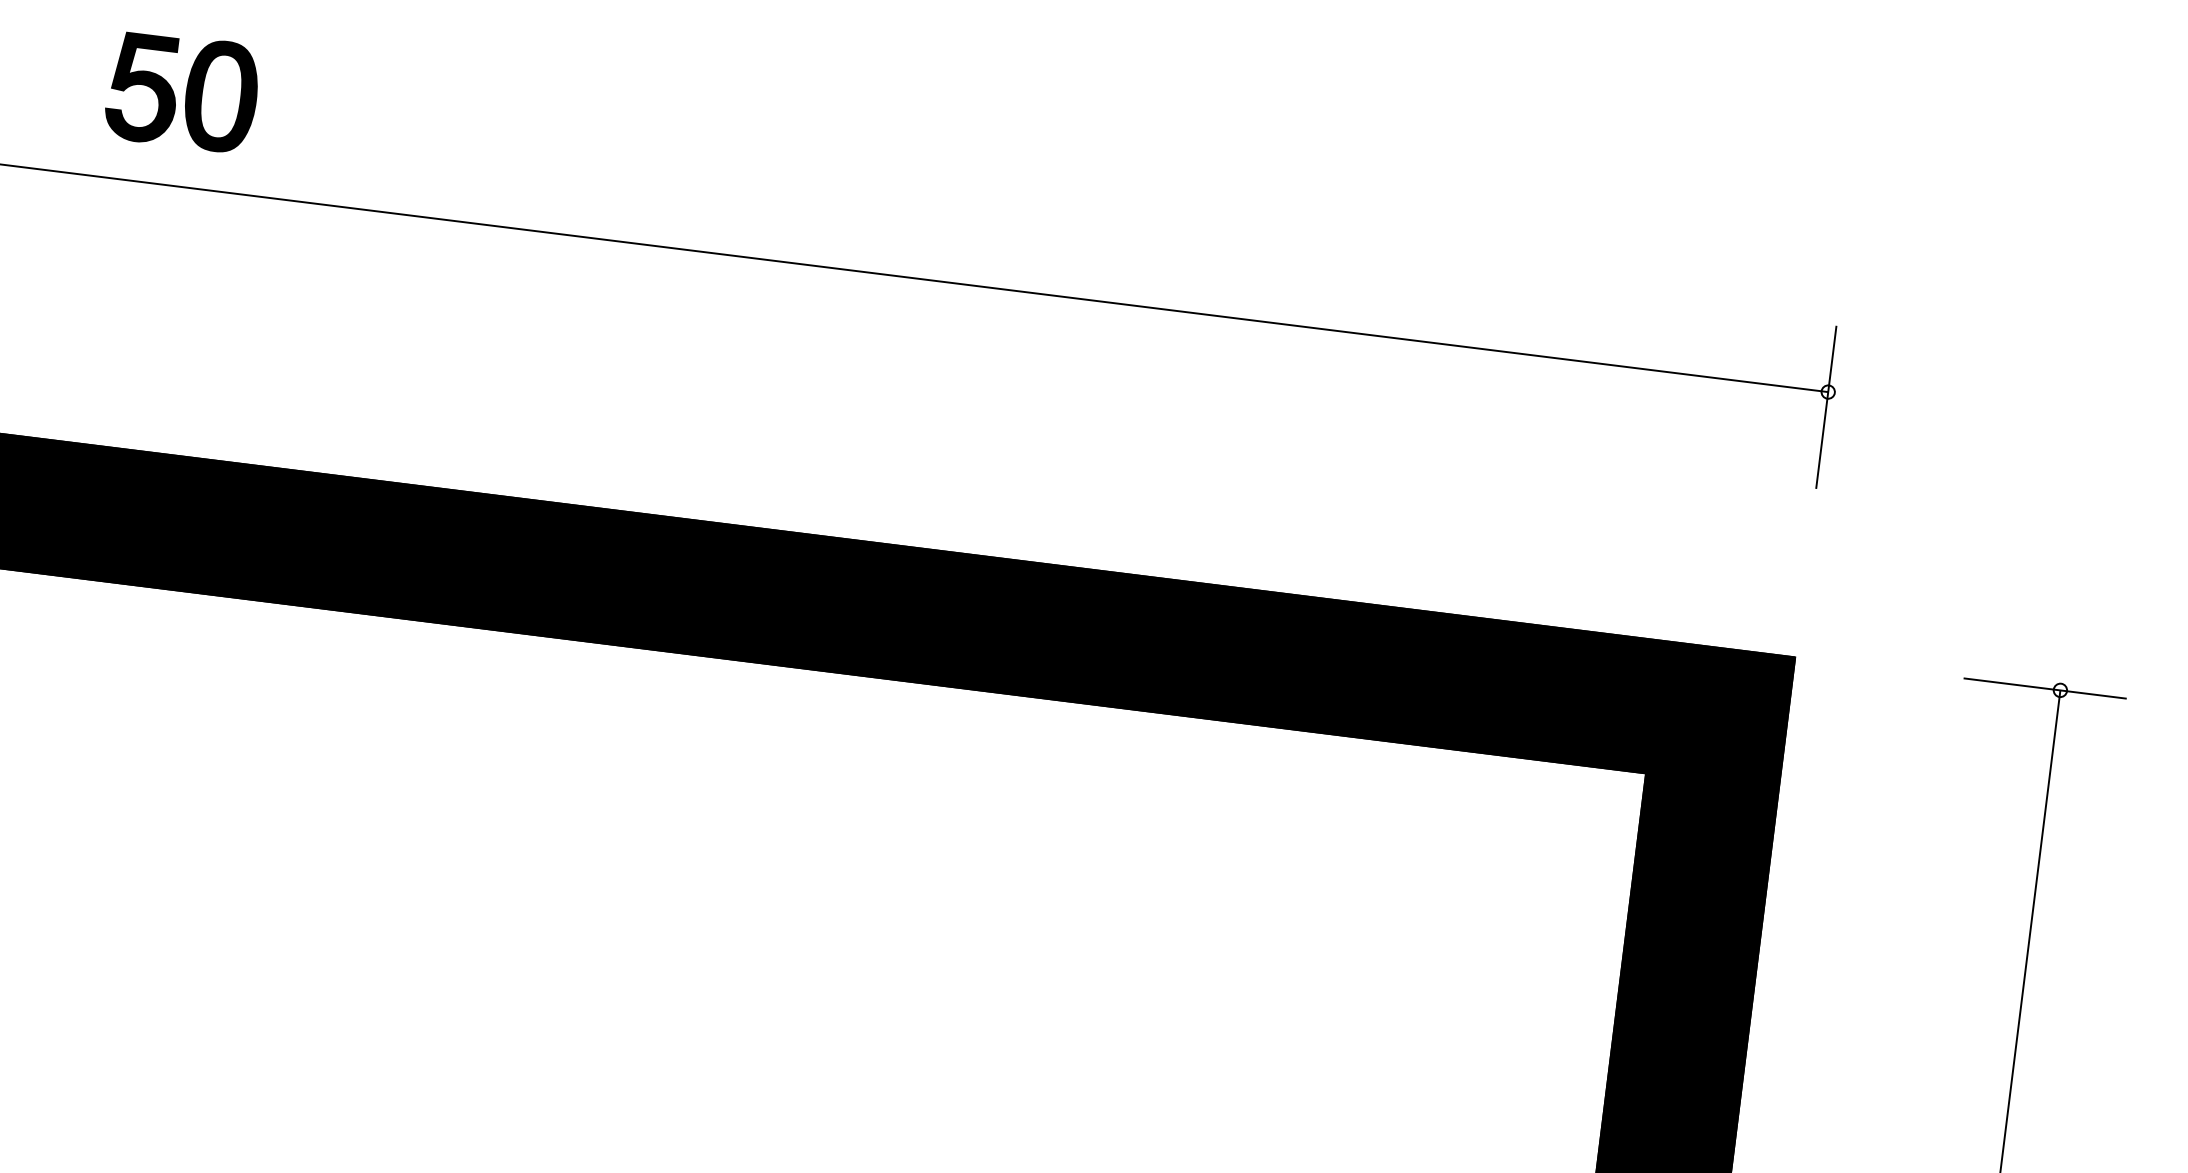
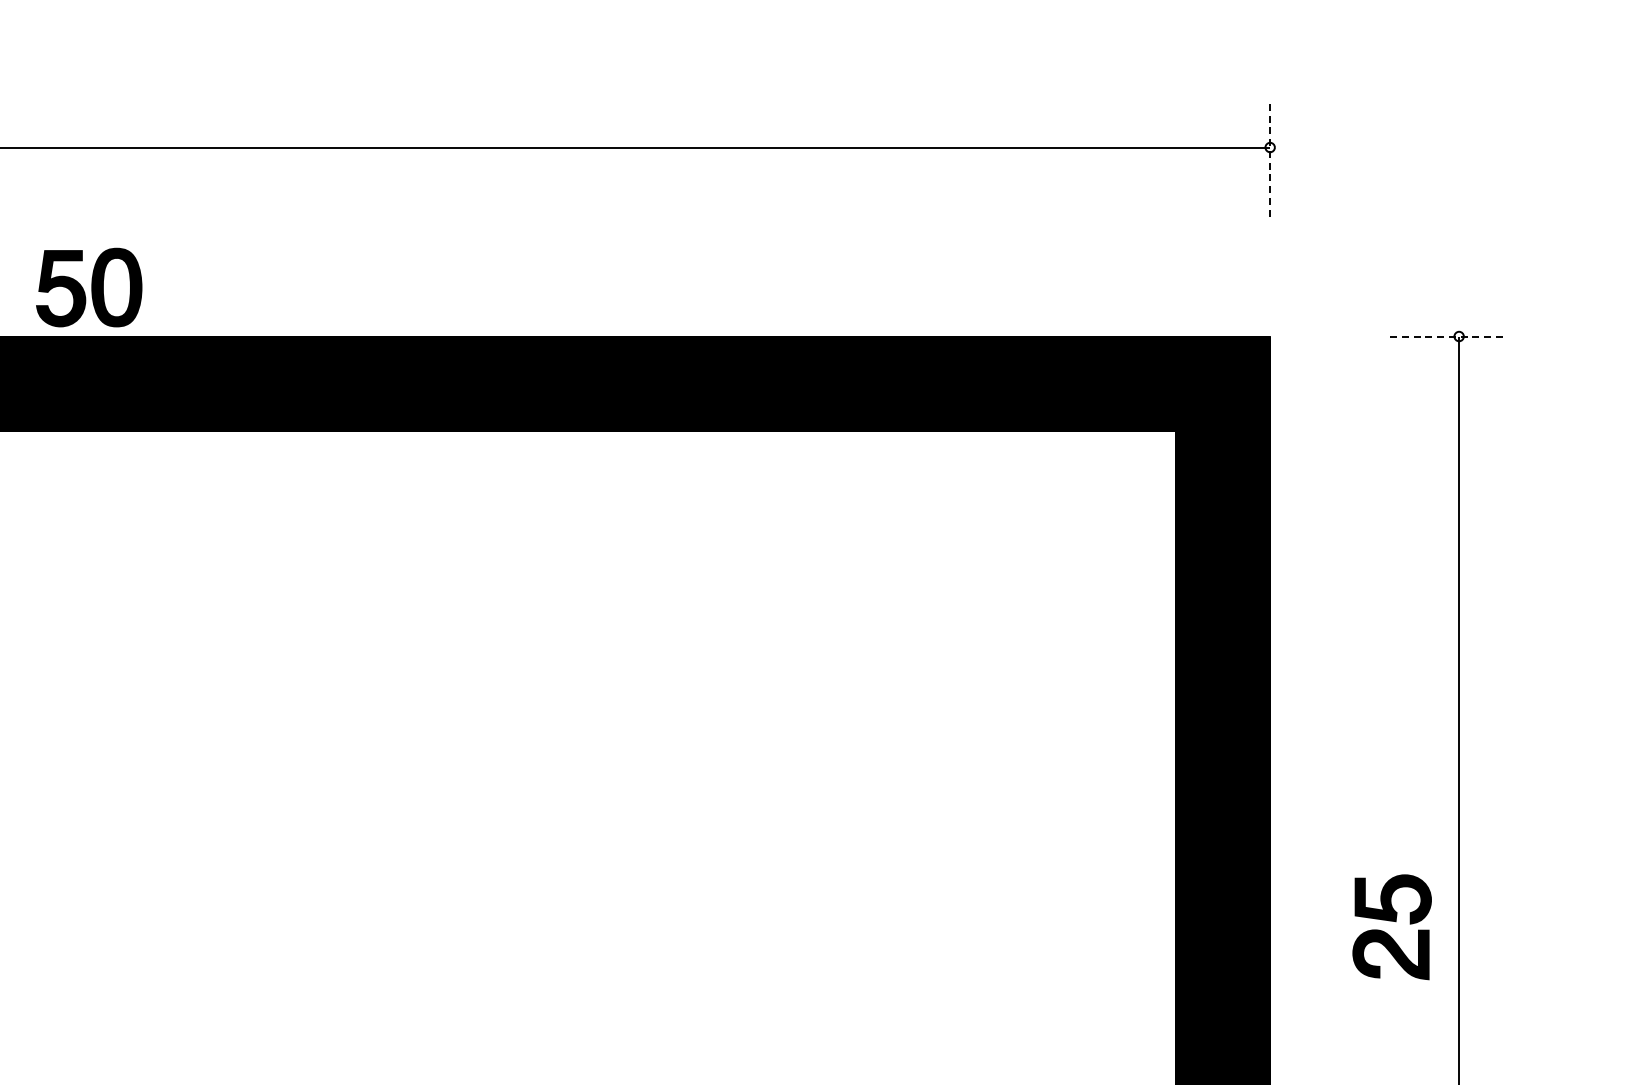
part: (182, 91) -> (89, 287), moved
line: (1826, 406) -> (1270, 157), solid -> dashed
line: (2045, 688) -> (1448, 336), solid -> dashed

